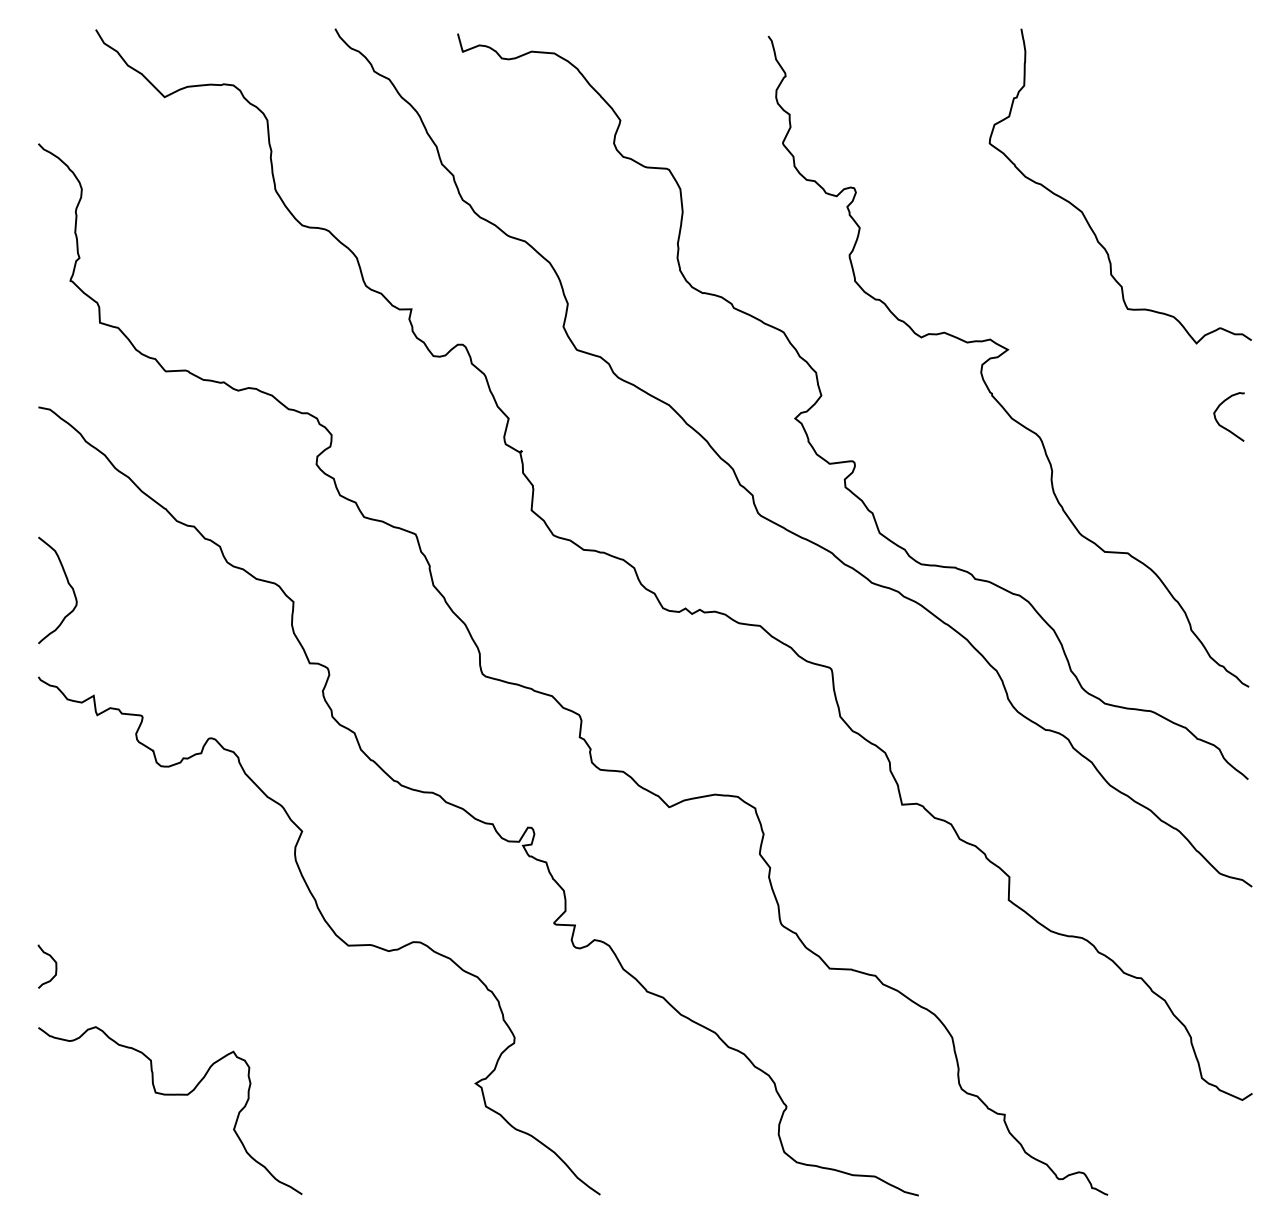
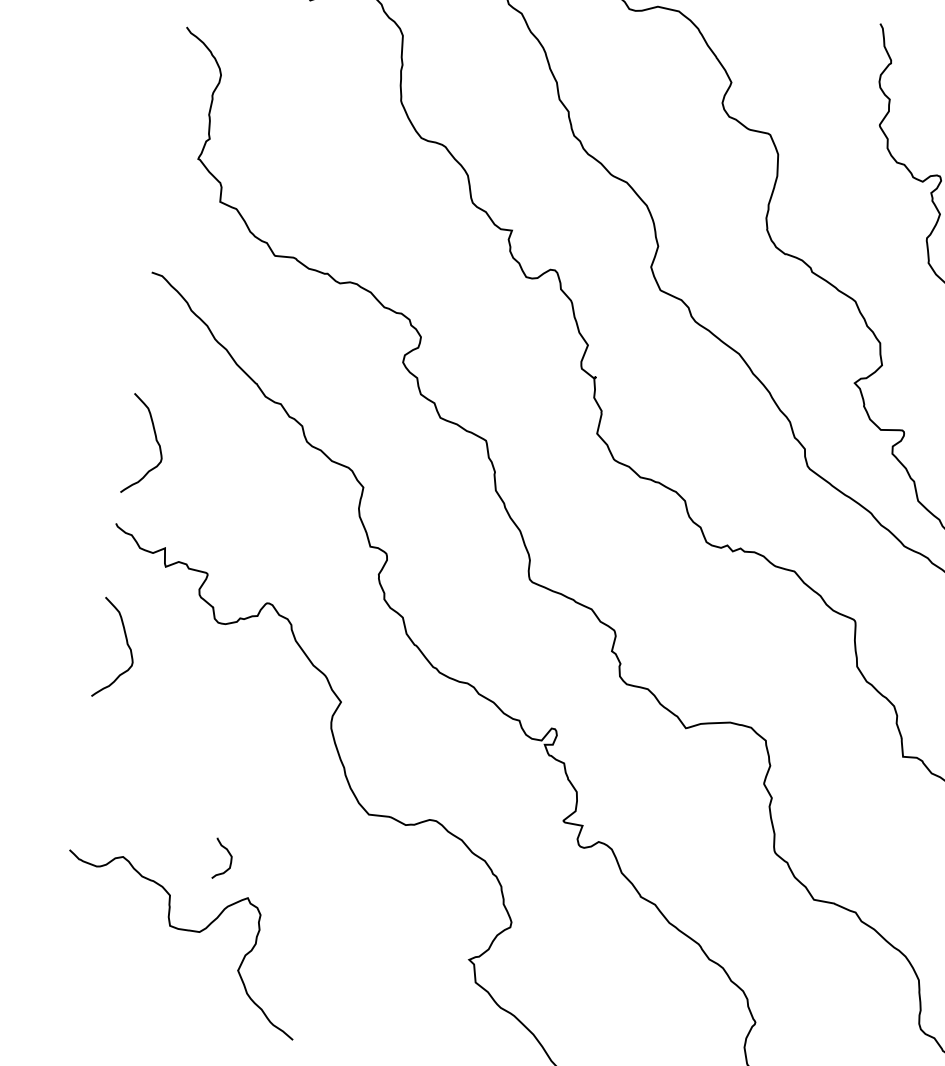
curve: (67, 802) -> (126, 644), added
curve: (55, 966) -> (230, 860), moved

